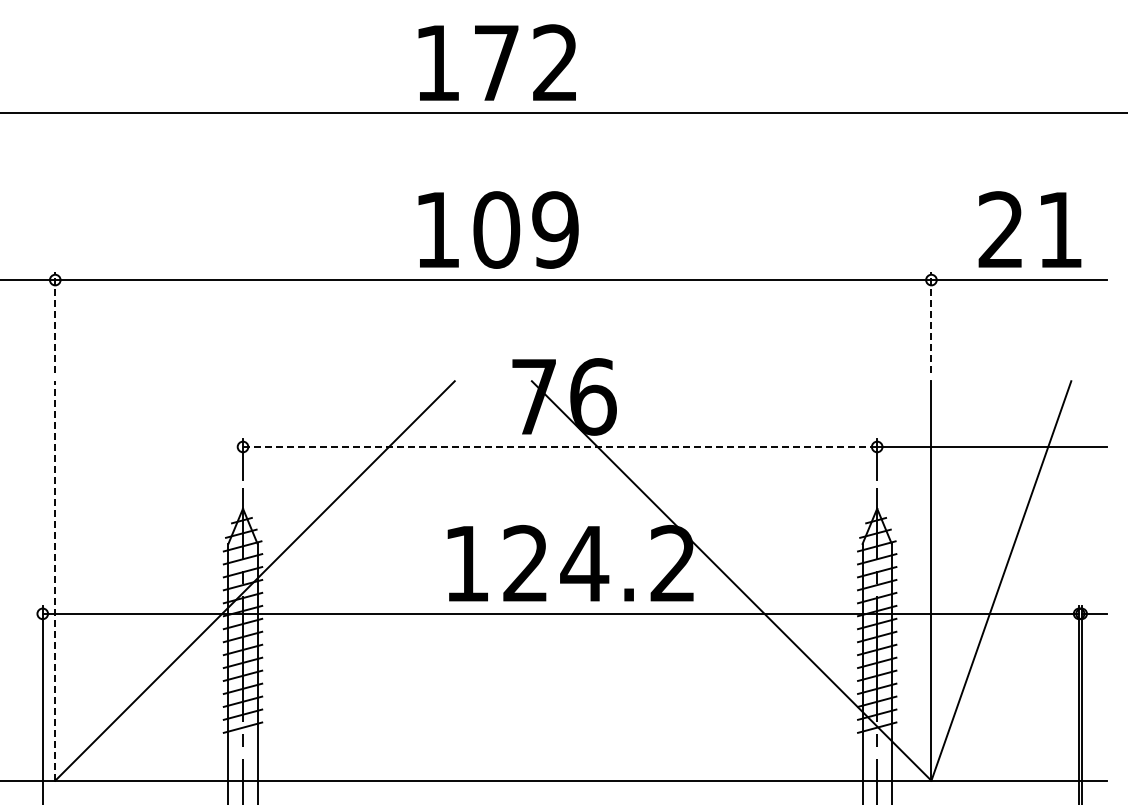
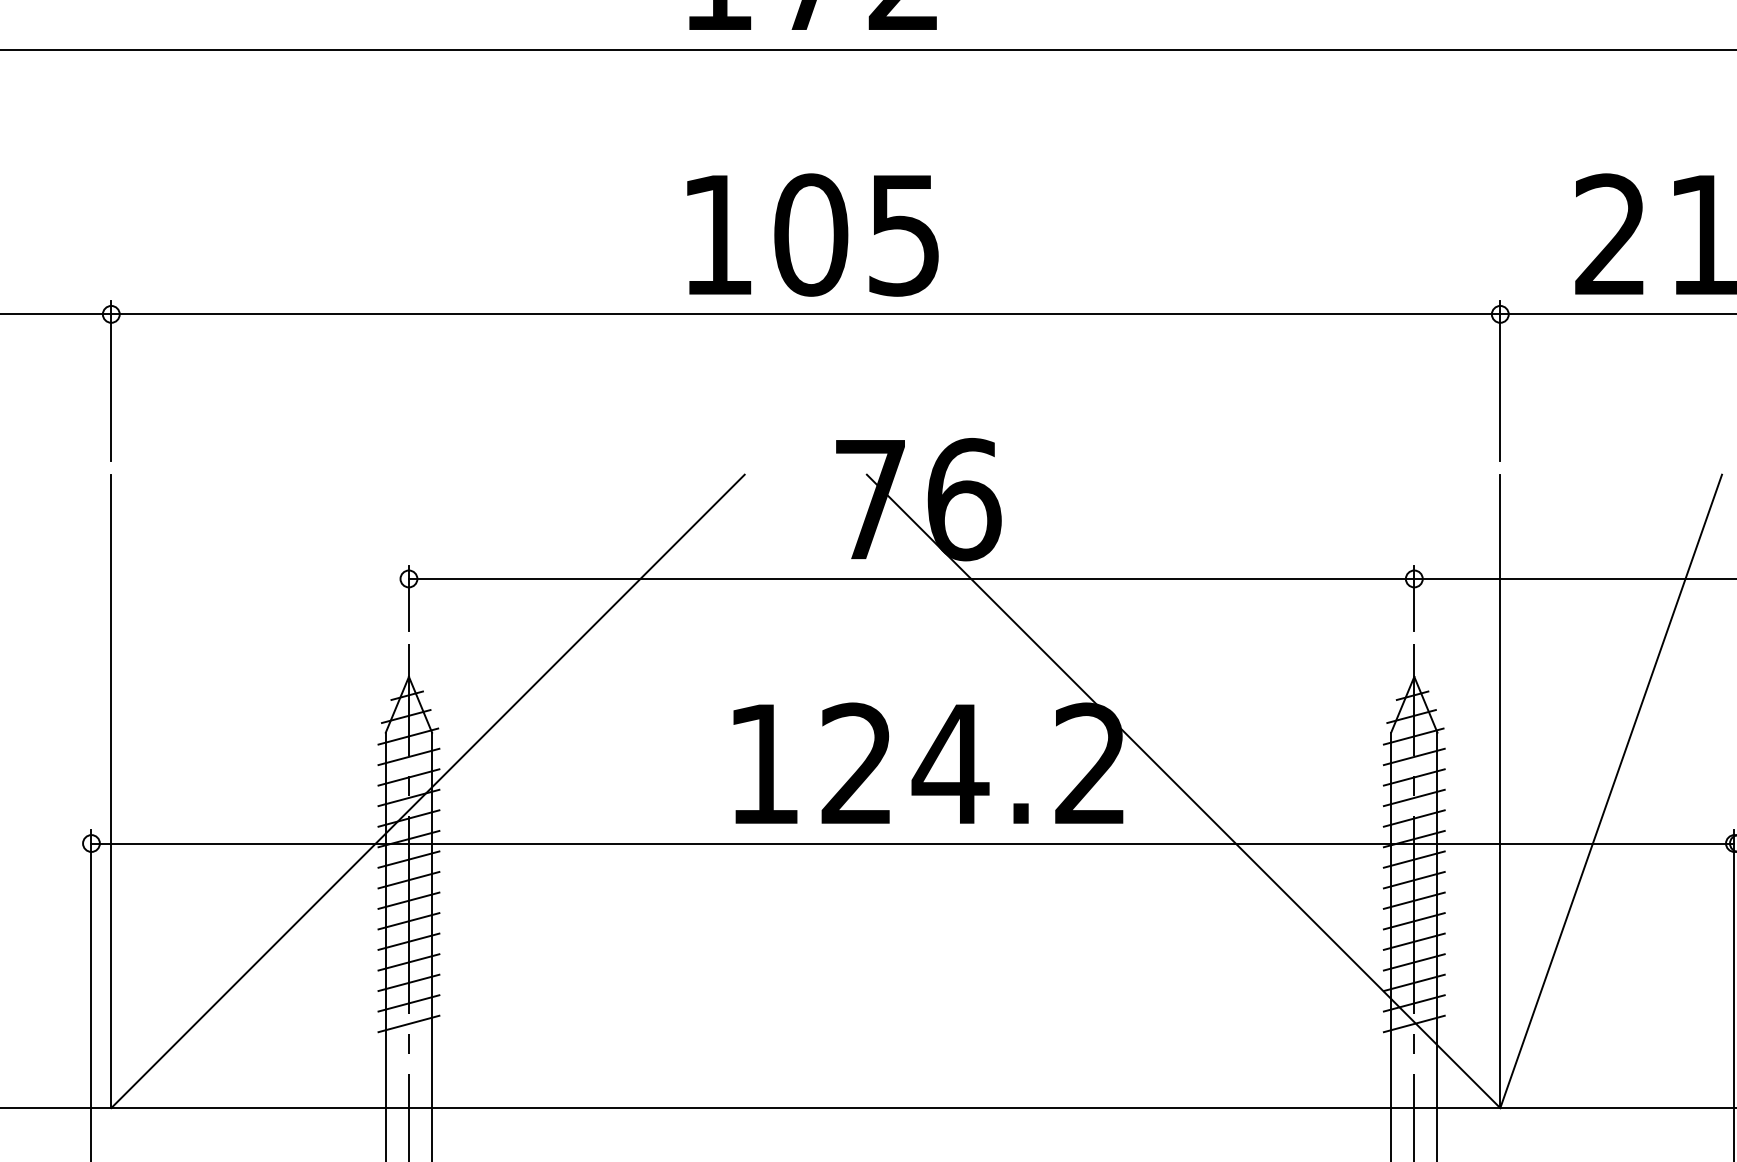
text: (555, 229) -> (904, 234), 109 -> 105
line: (55, 322) -> (111, 381), dashed -> solid
line: (931, 322) -> (1500, 381), dashed -> solid
line: (560, 446) -> (912, 578), dashed -> solid
line: (55, 580) -> (111, 790), dashed -> solid

